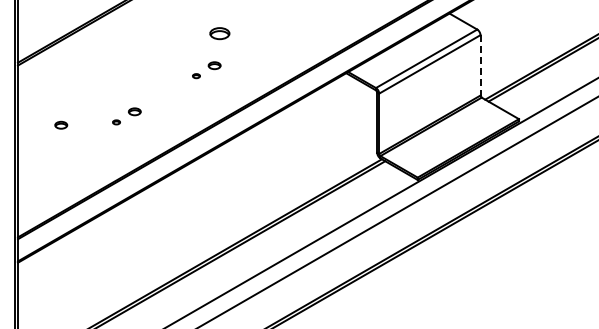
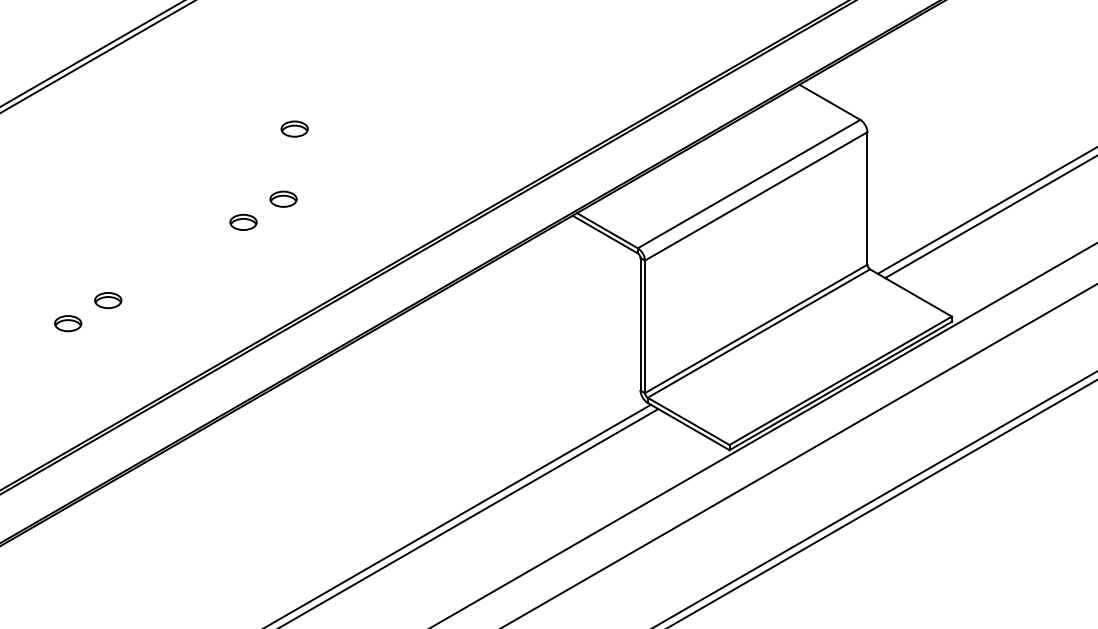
part: (219, 33) -> (294, 128), size x0.62
line: (480, 65) -> (867, 198), dashed -> solid
part: (196, 75) -> (243, 220), size x1.67
part: (116, 122) -> (68, 323), size x1.67

